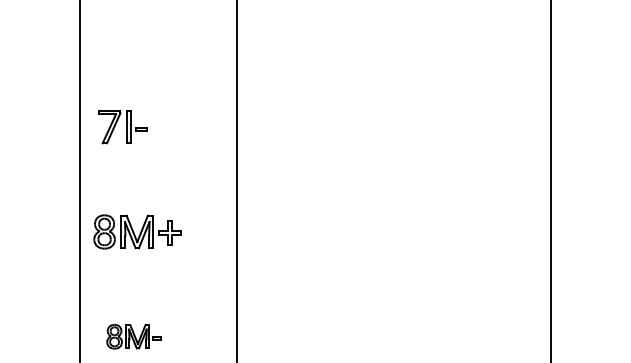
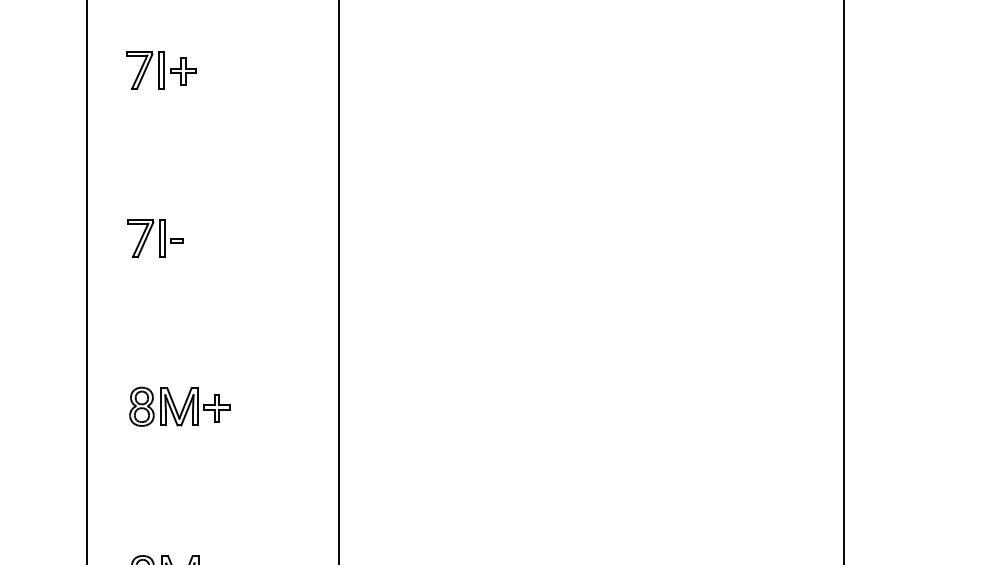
part: (126, 22) -> (162, 70), added
part: (122, 127) -> (155, 239), size x0.71
part: (137, 231) -> (179, 406), size x0.71

